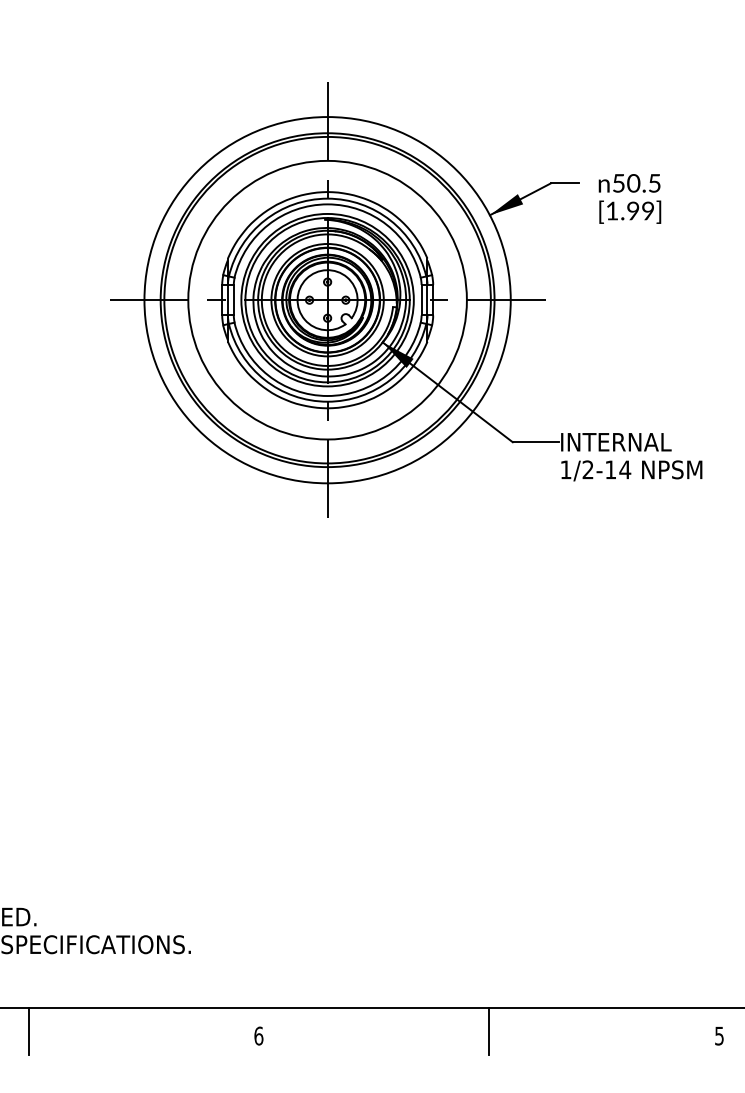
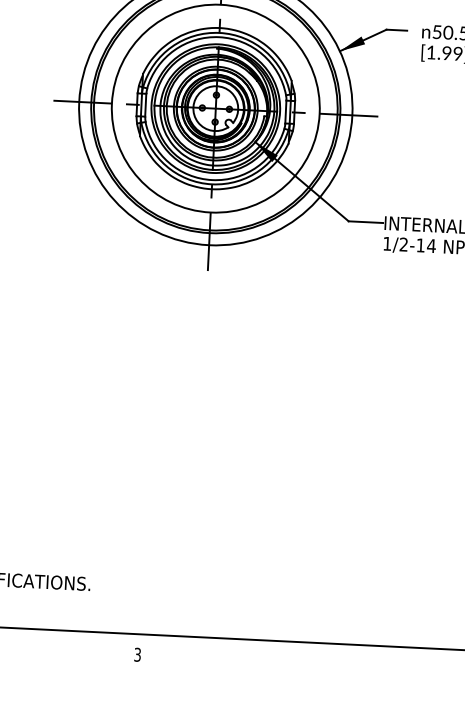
line: (489, 1031) -> (309, 659), removed
text: (258, 1035) -> (137, 654), 6 -> 3

